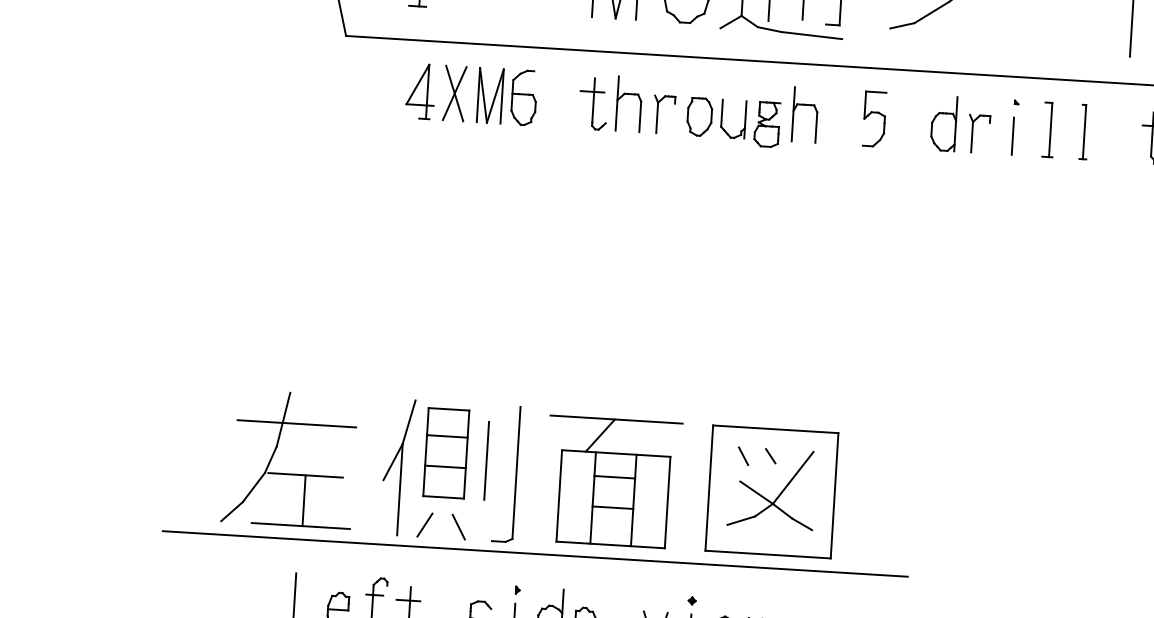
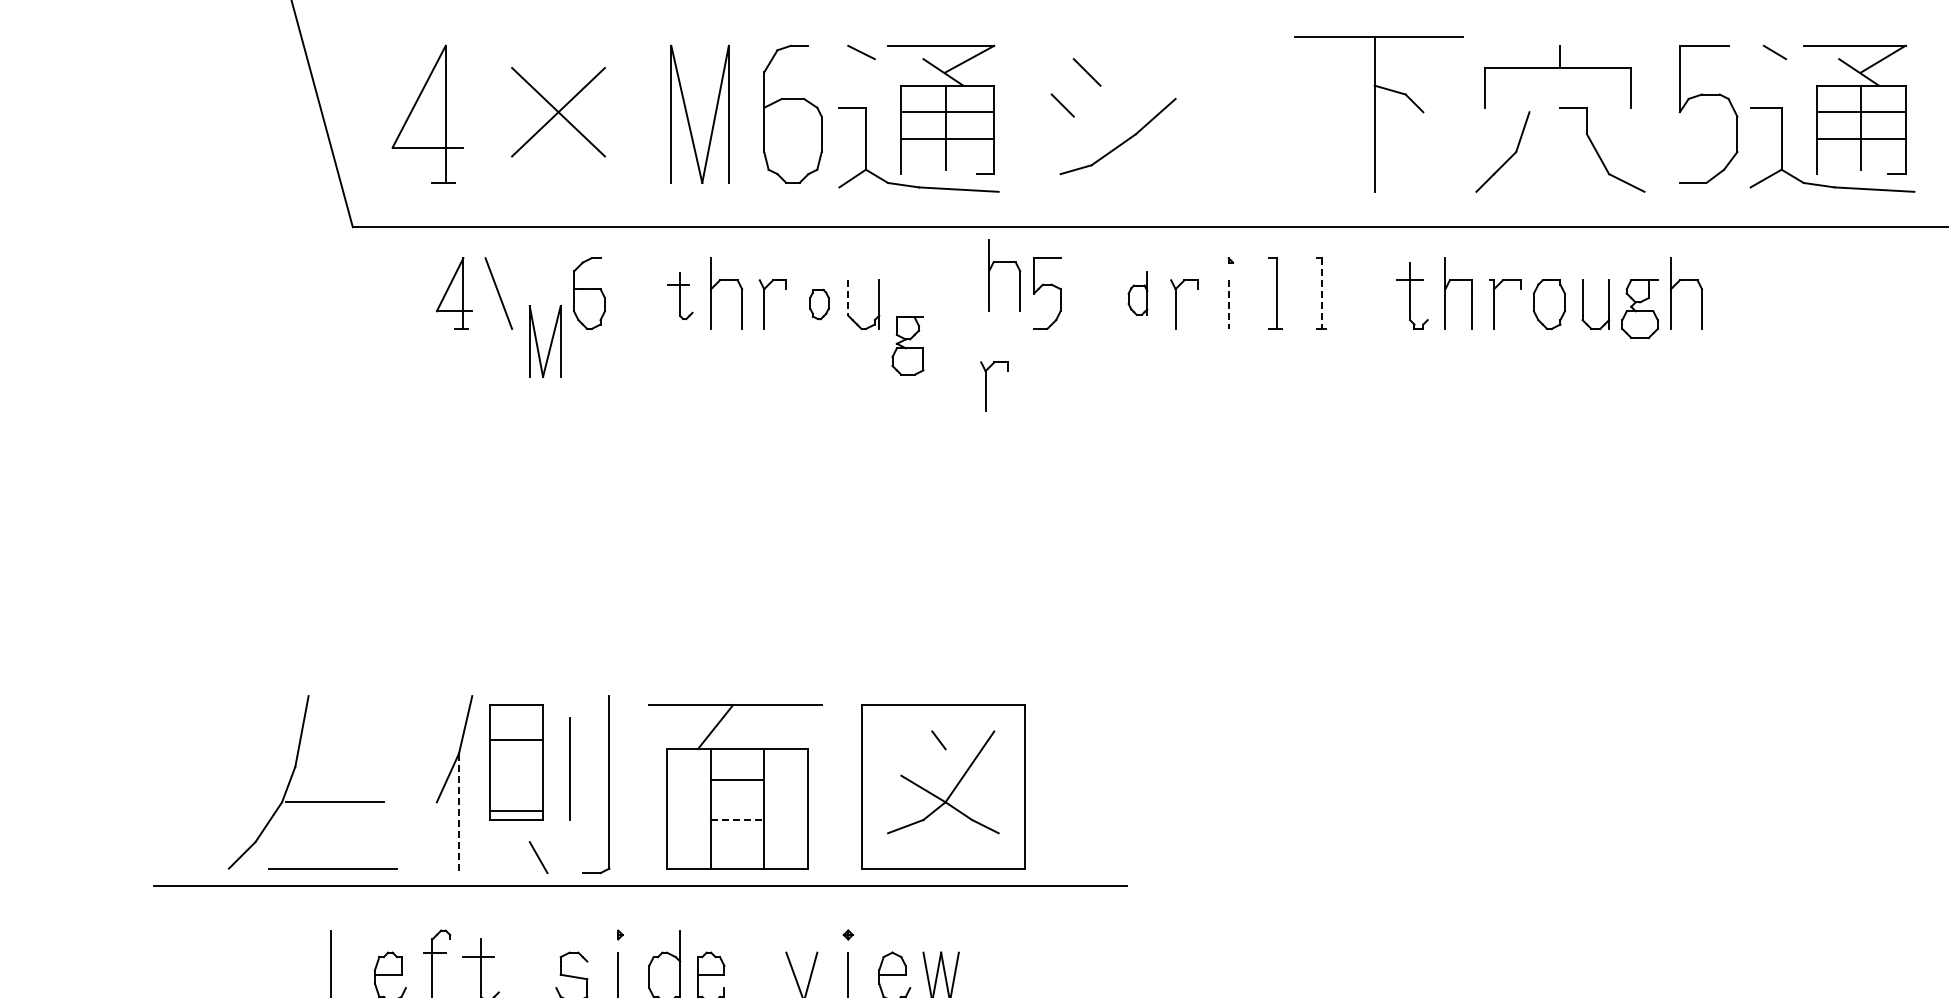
line: (454, 93) -> (498, 293), removed
part: (494, 96) -> (550, 342), moved
part: (592, 103) -> (679, 295), size x0.7
part: (805, 105) -> (1004, 262), moved
line: (722, 113) -> (848, 298), solid -> dashed
part: (699, 116) -> (819, 304), size x0.6
part: (943, 123) -> (1137, 293), size x0.6
part: (766, 124) -> (907, 345), moved
line: (1084, 132) -> (1321, 294), solid -> dashed
line: (1012, 136) -> (1228, 305), solid -> dashed
part: (823, 187) -> (986, 386), added
line: (296, 423) -> (319, 735), removed
line: (743, 456) -> (903, 742), removed
line: (445, 467) -> (516, 811), moved
line: (400, 489) -> (459, 813), solid -> dashed
line: (304, 500) -> (335, 835), removed
line: (612, 507) -> (737, 819), solid -> dashed
line: (425, 525) -> (494, 857), removed

